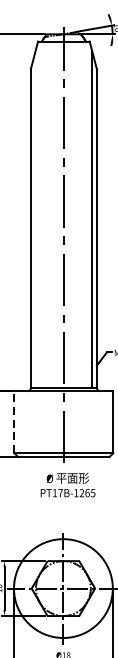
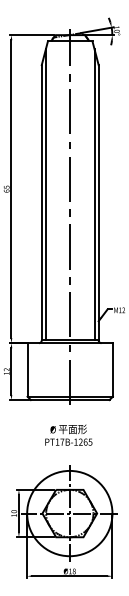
line: (35, 218) -> (45, 194), added
line: (14, 421) -> (27, 369), dashed -> solid
text: (67, 484) -> (68, 434), moved

